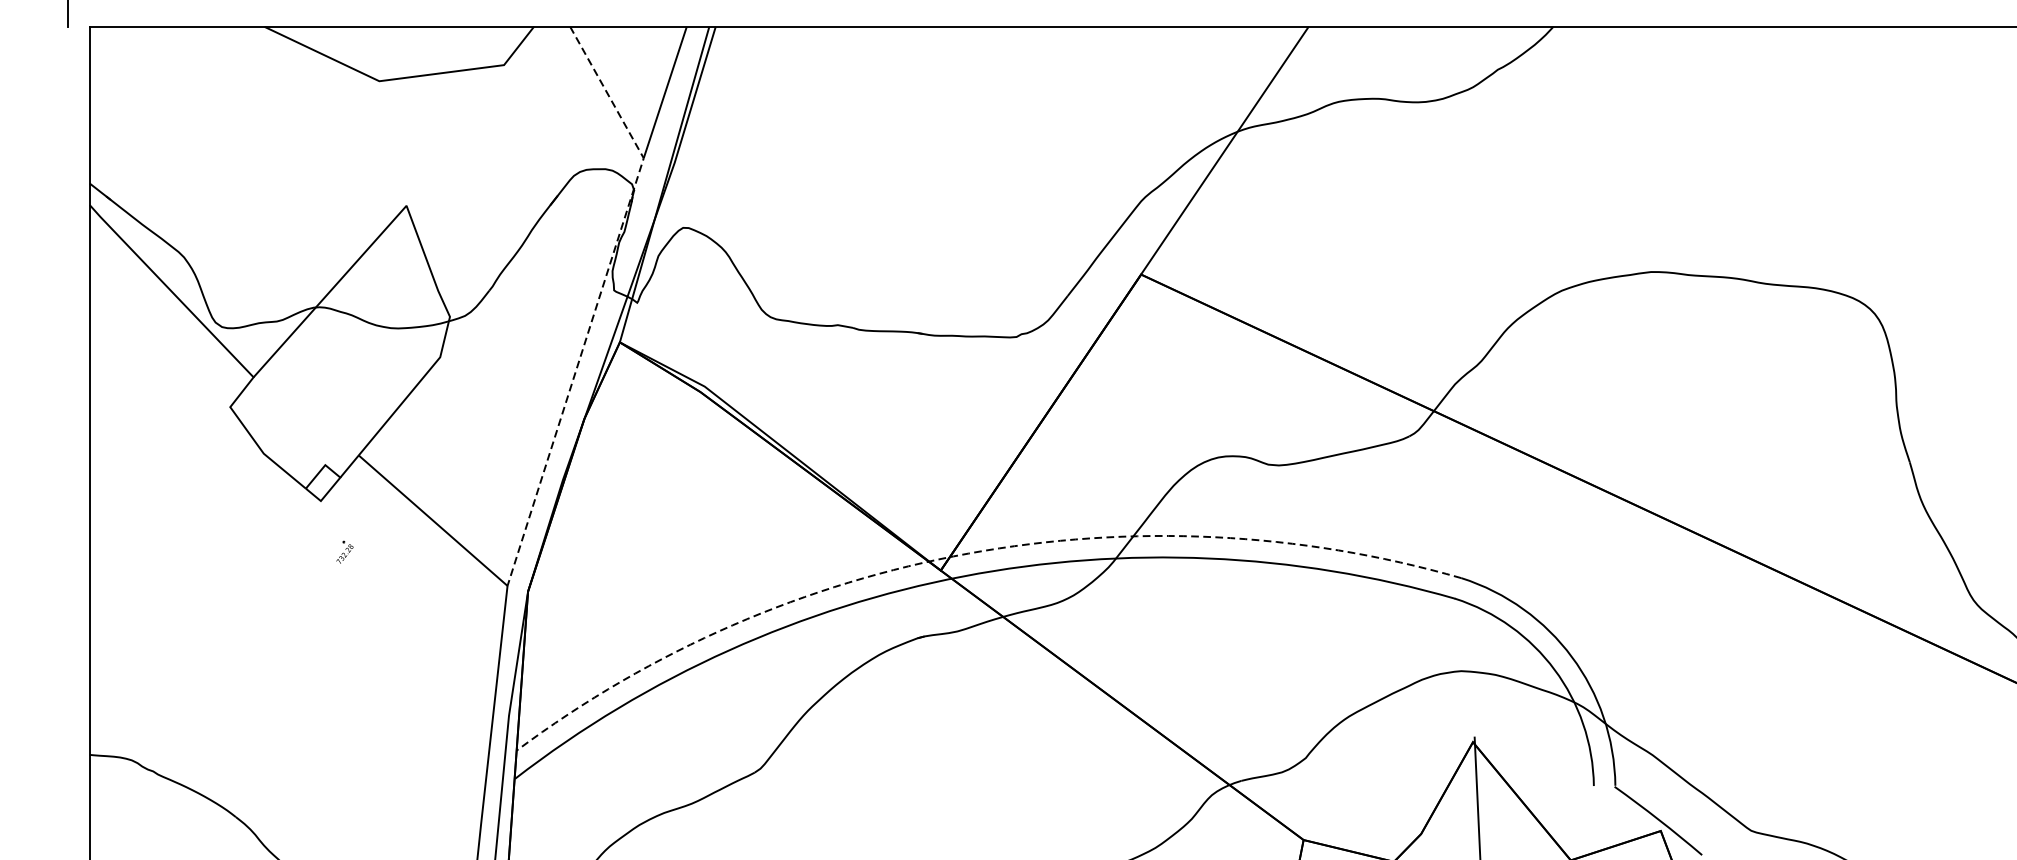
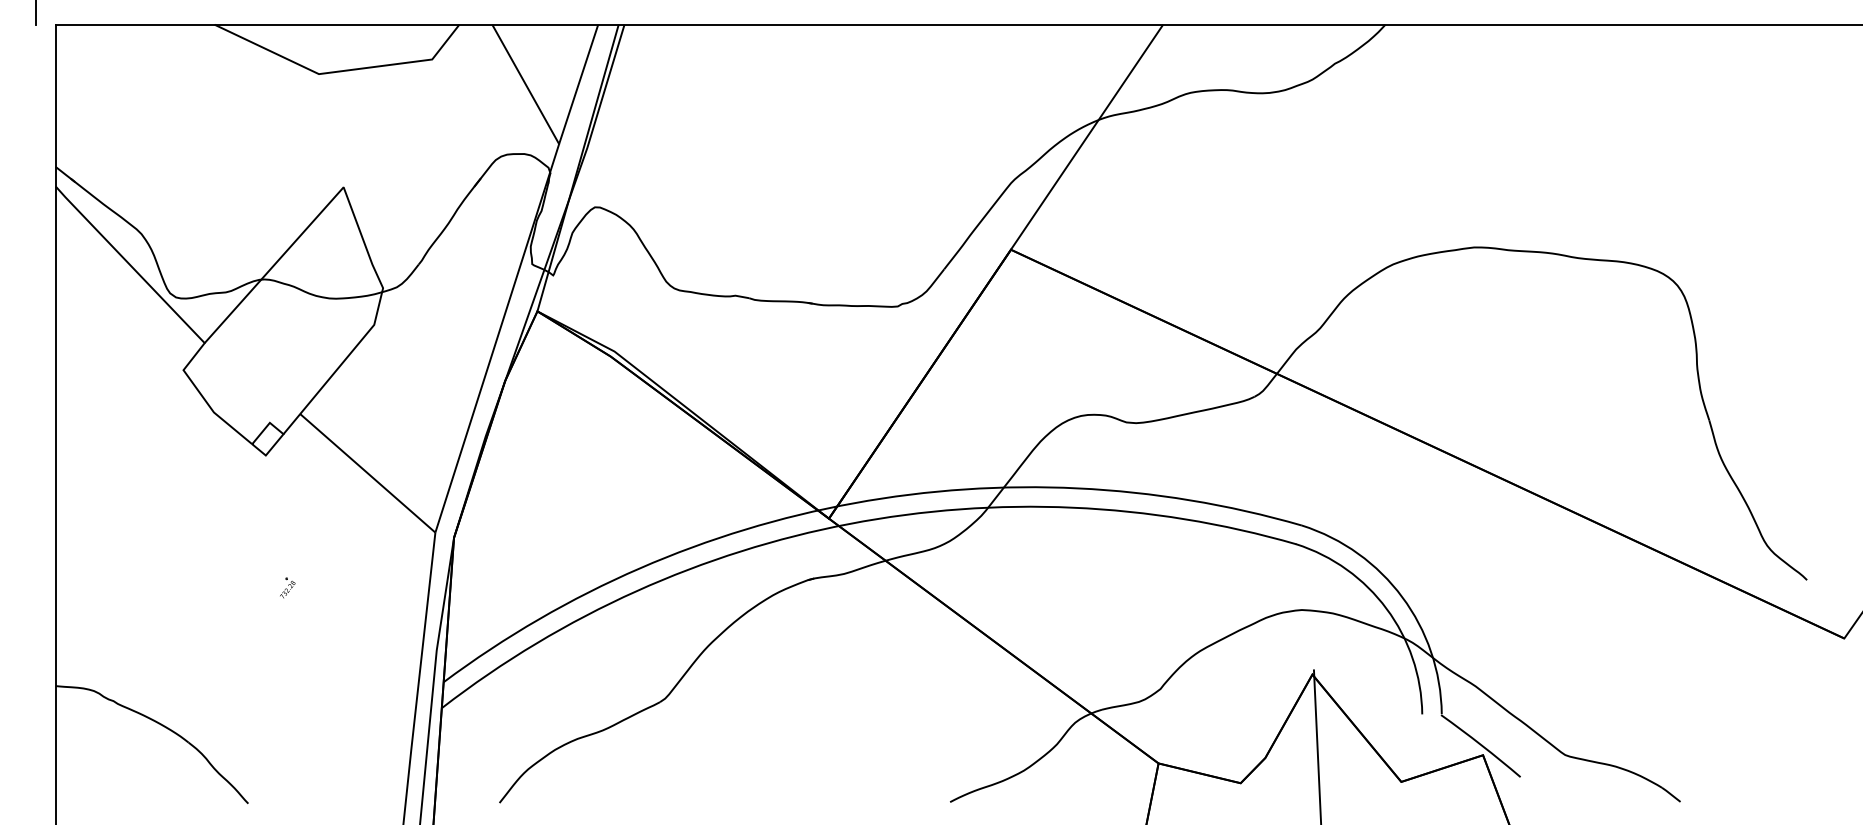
line: (599, 299) -> (518, 272), dashed -> solid
part: (344, 551) -> (287, 587), moved
arc: (968, 553) -> (854, 503), dashed -> solid

